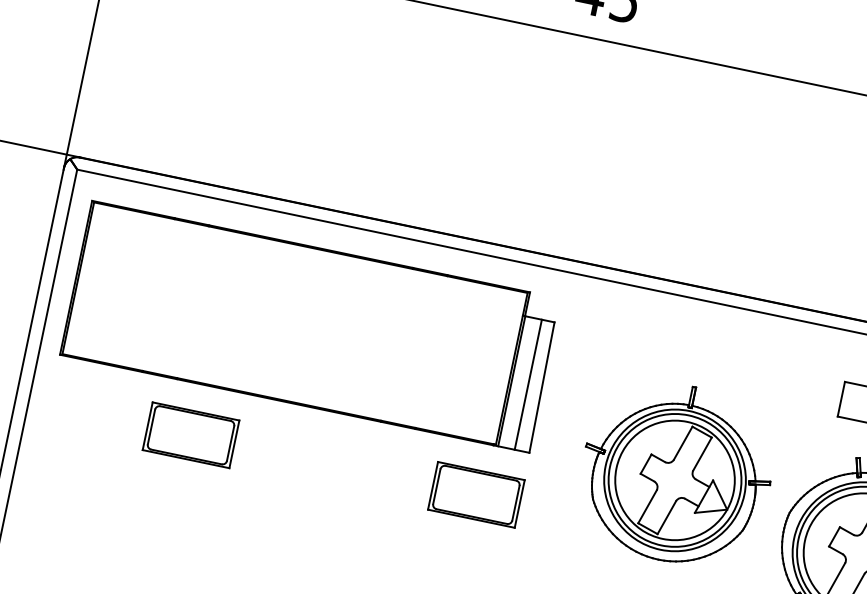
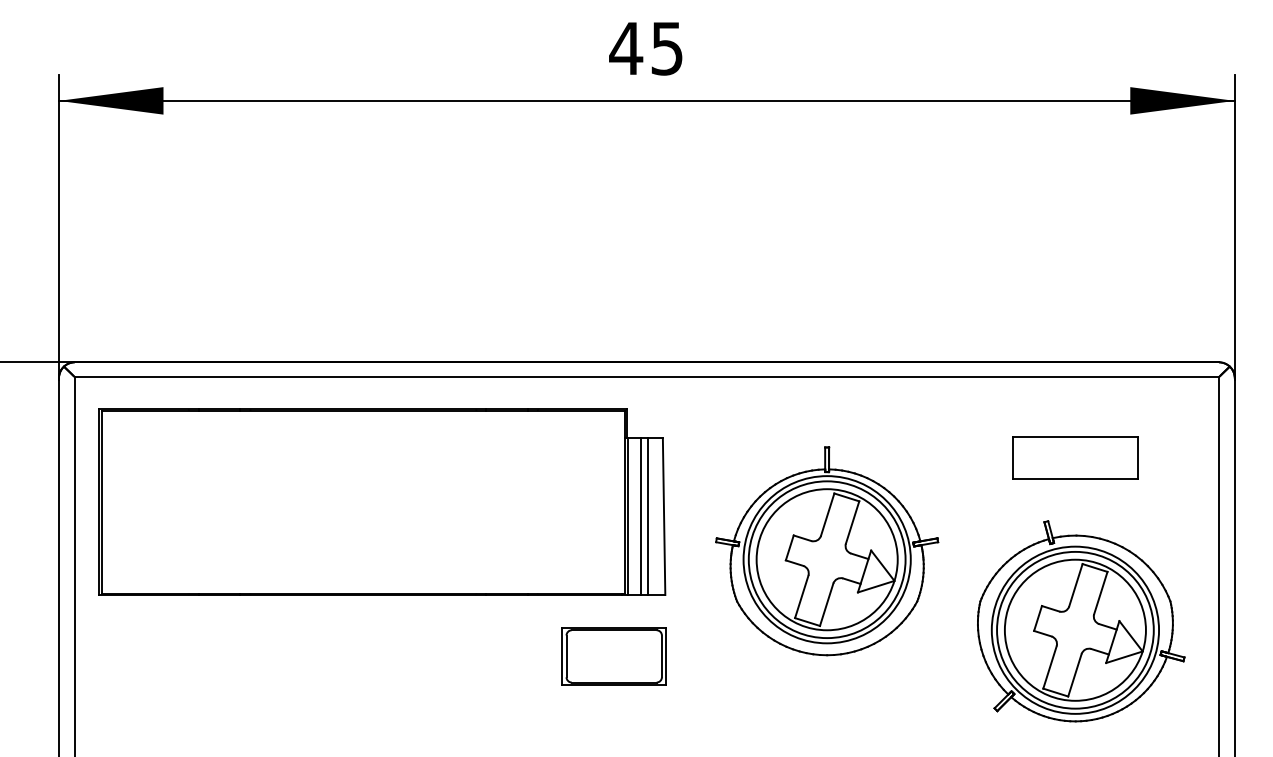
line: (522, 383) -> (640, 516), added
part: (190, 435) -> (269, 656), removed
part: (676, 473) -> (827, 551), moved

